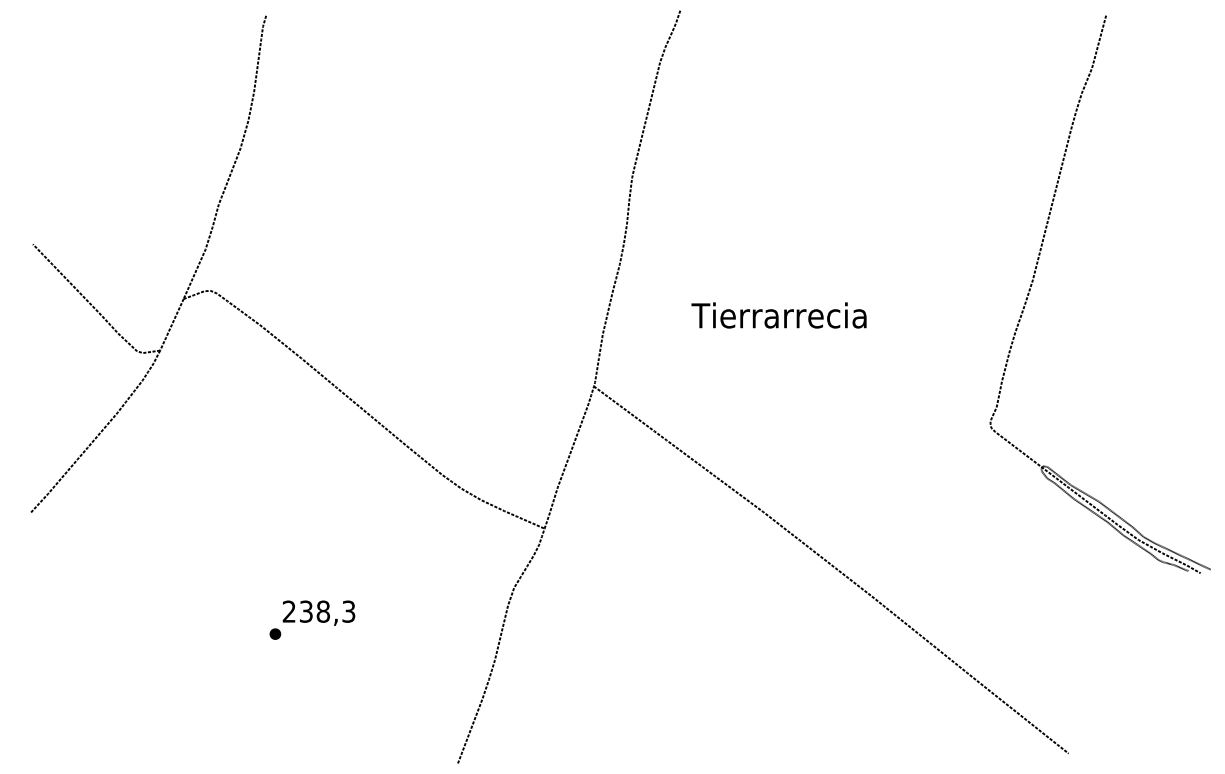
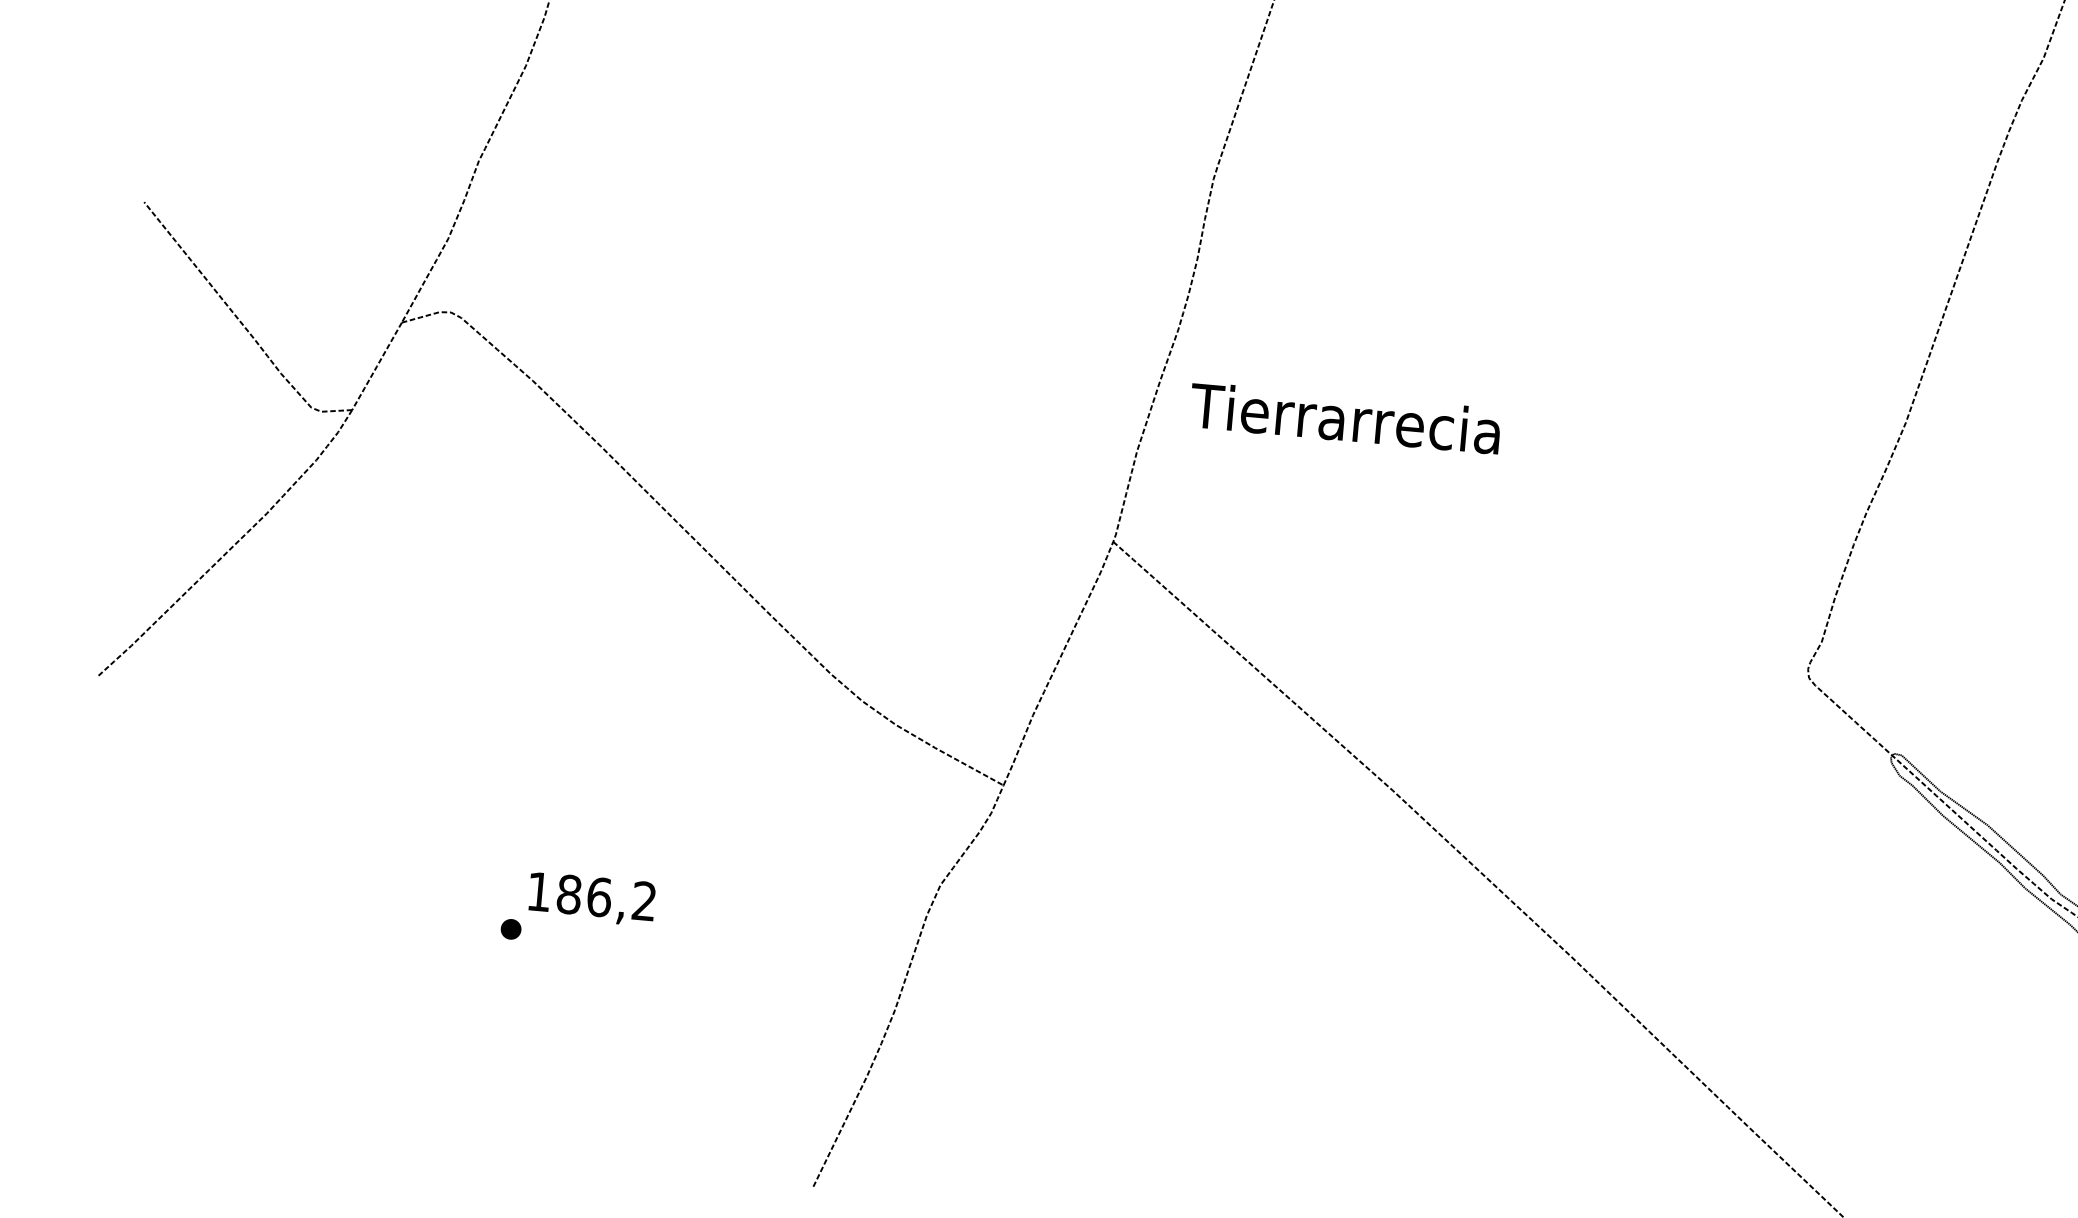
text: (778, 315) -> (1344, 418), moved
text: (318, 611) -> (590, 896), 238,3 -> 186,2

